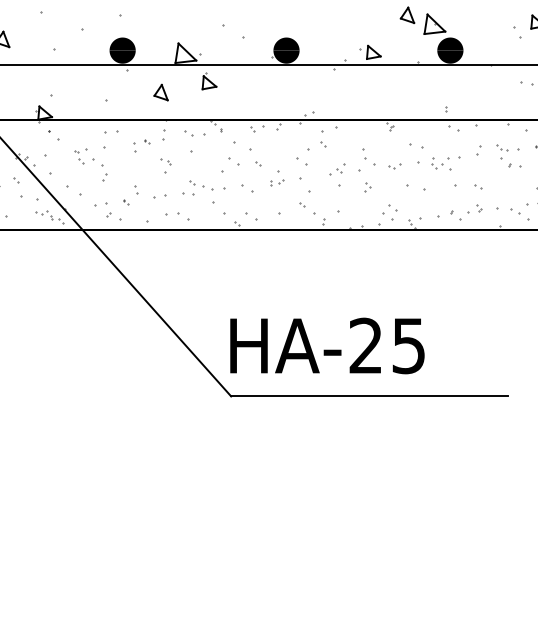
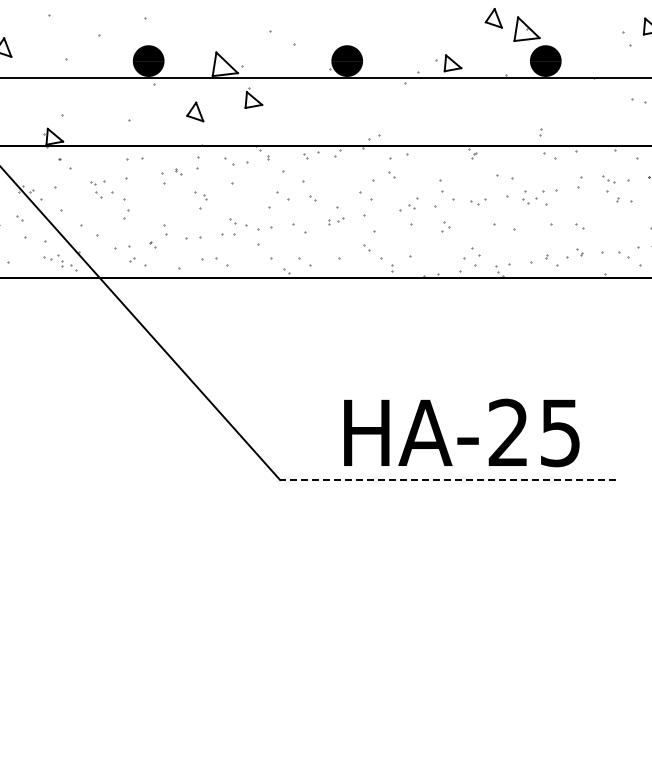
text: (327, 345) -> (461, 432), moved
line: (370, 396) -> (448, 480), solid -> dashed

